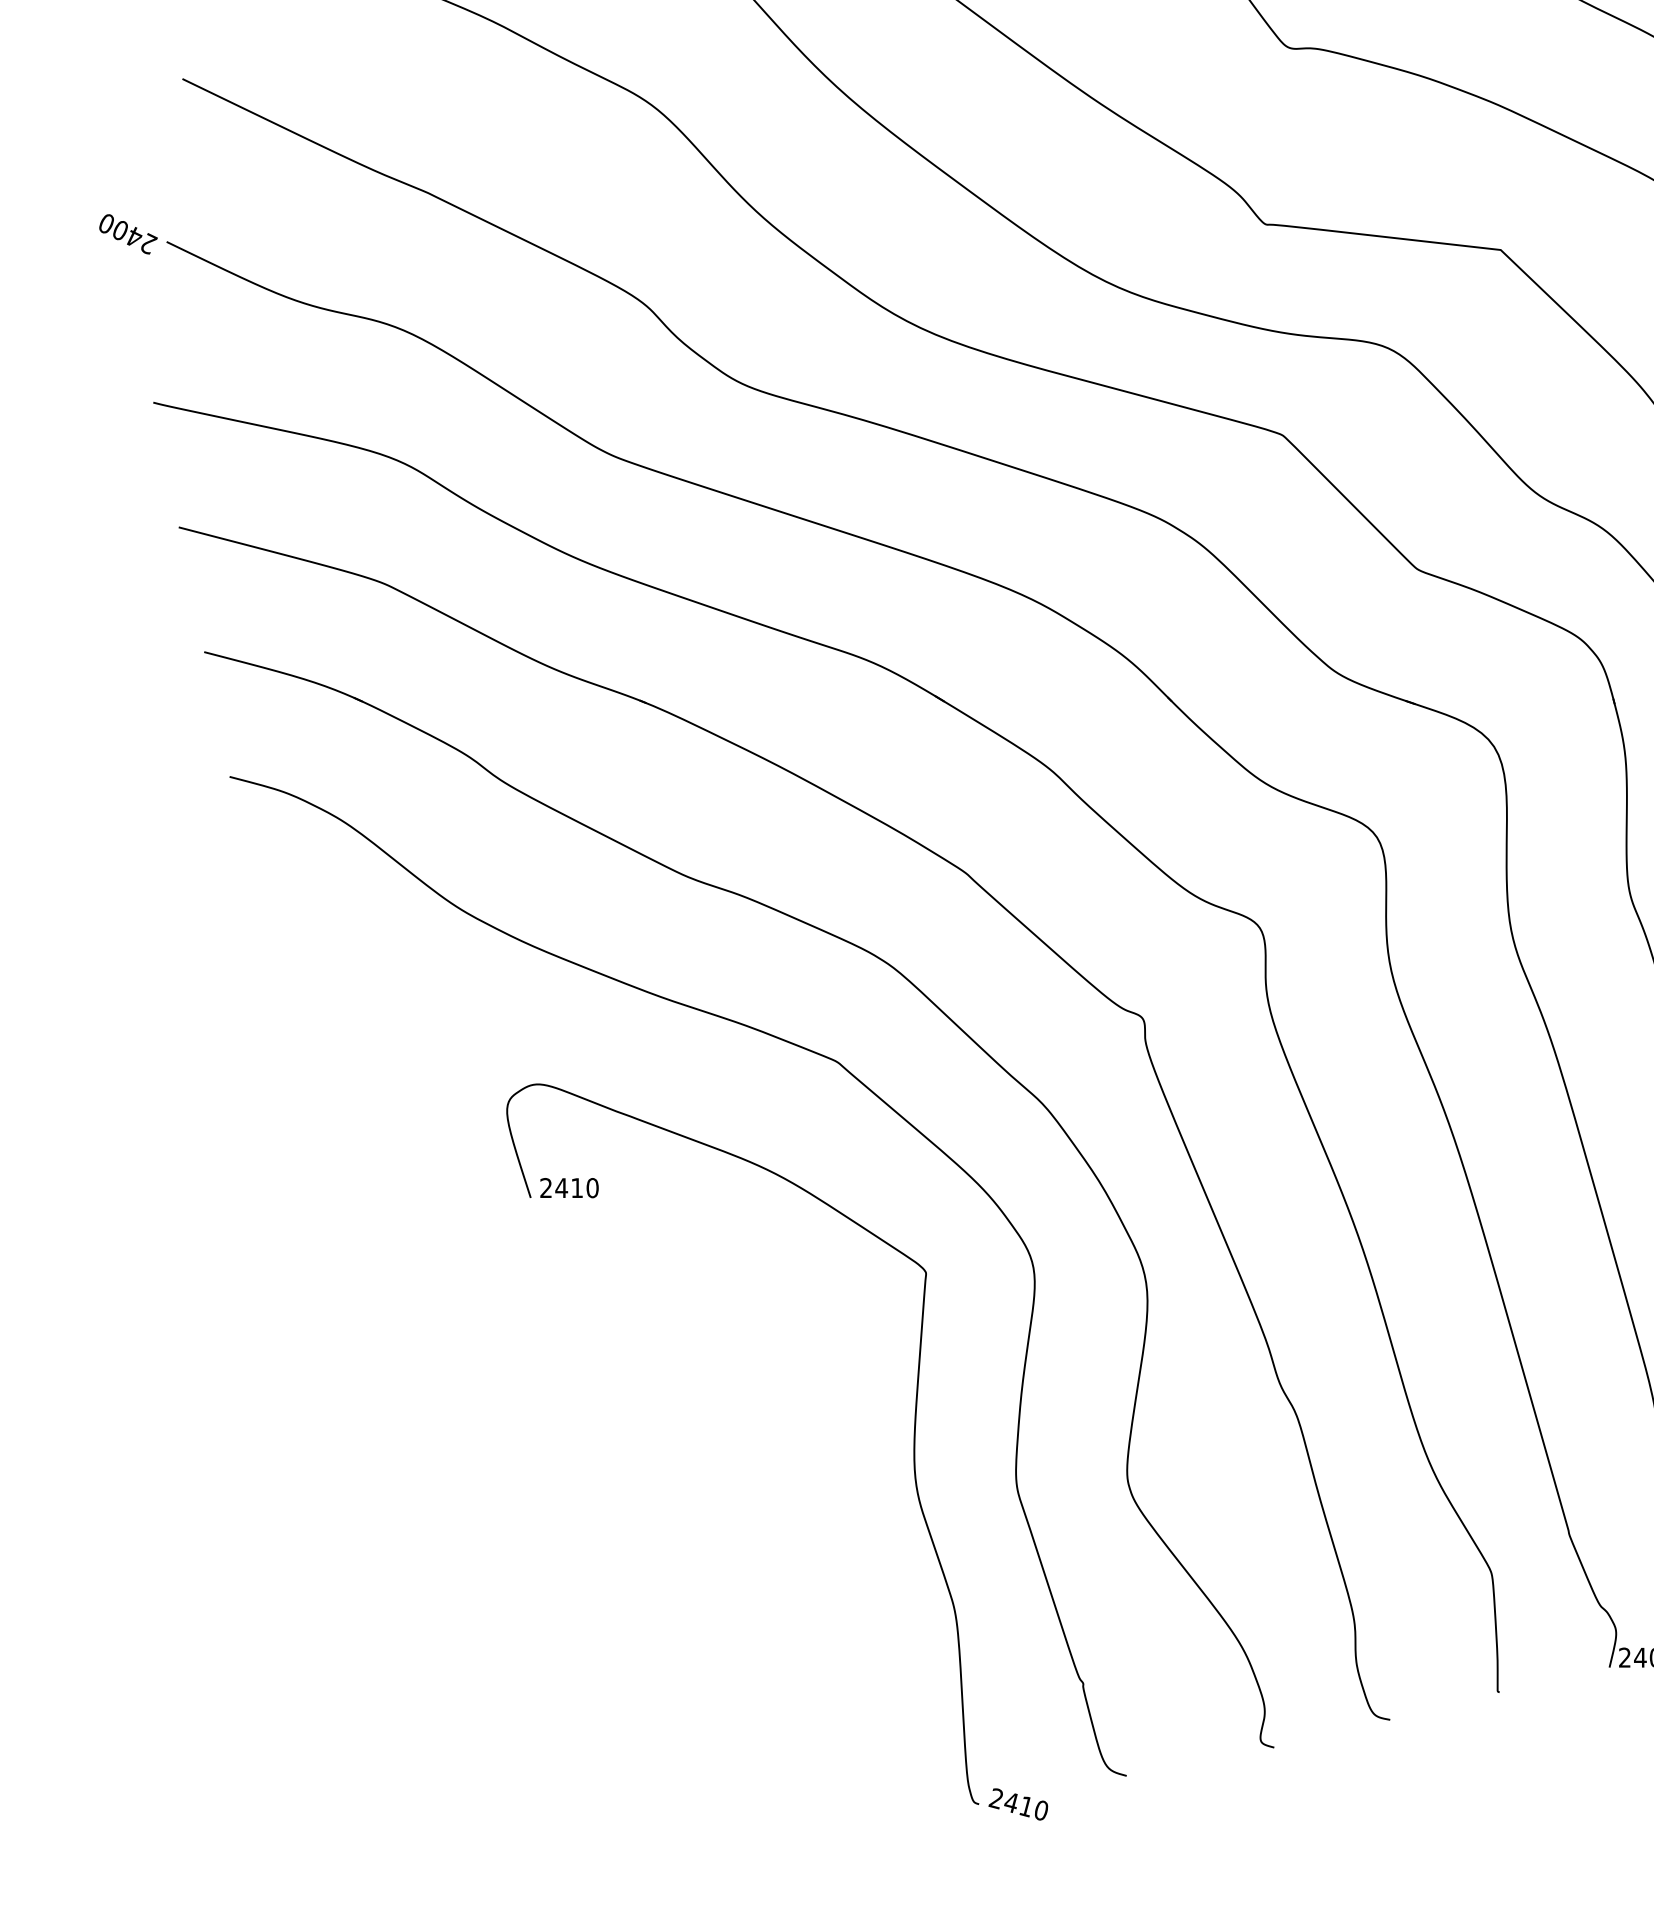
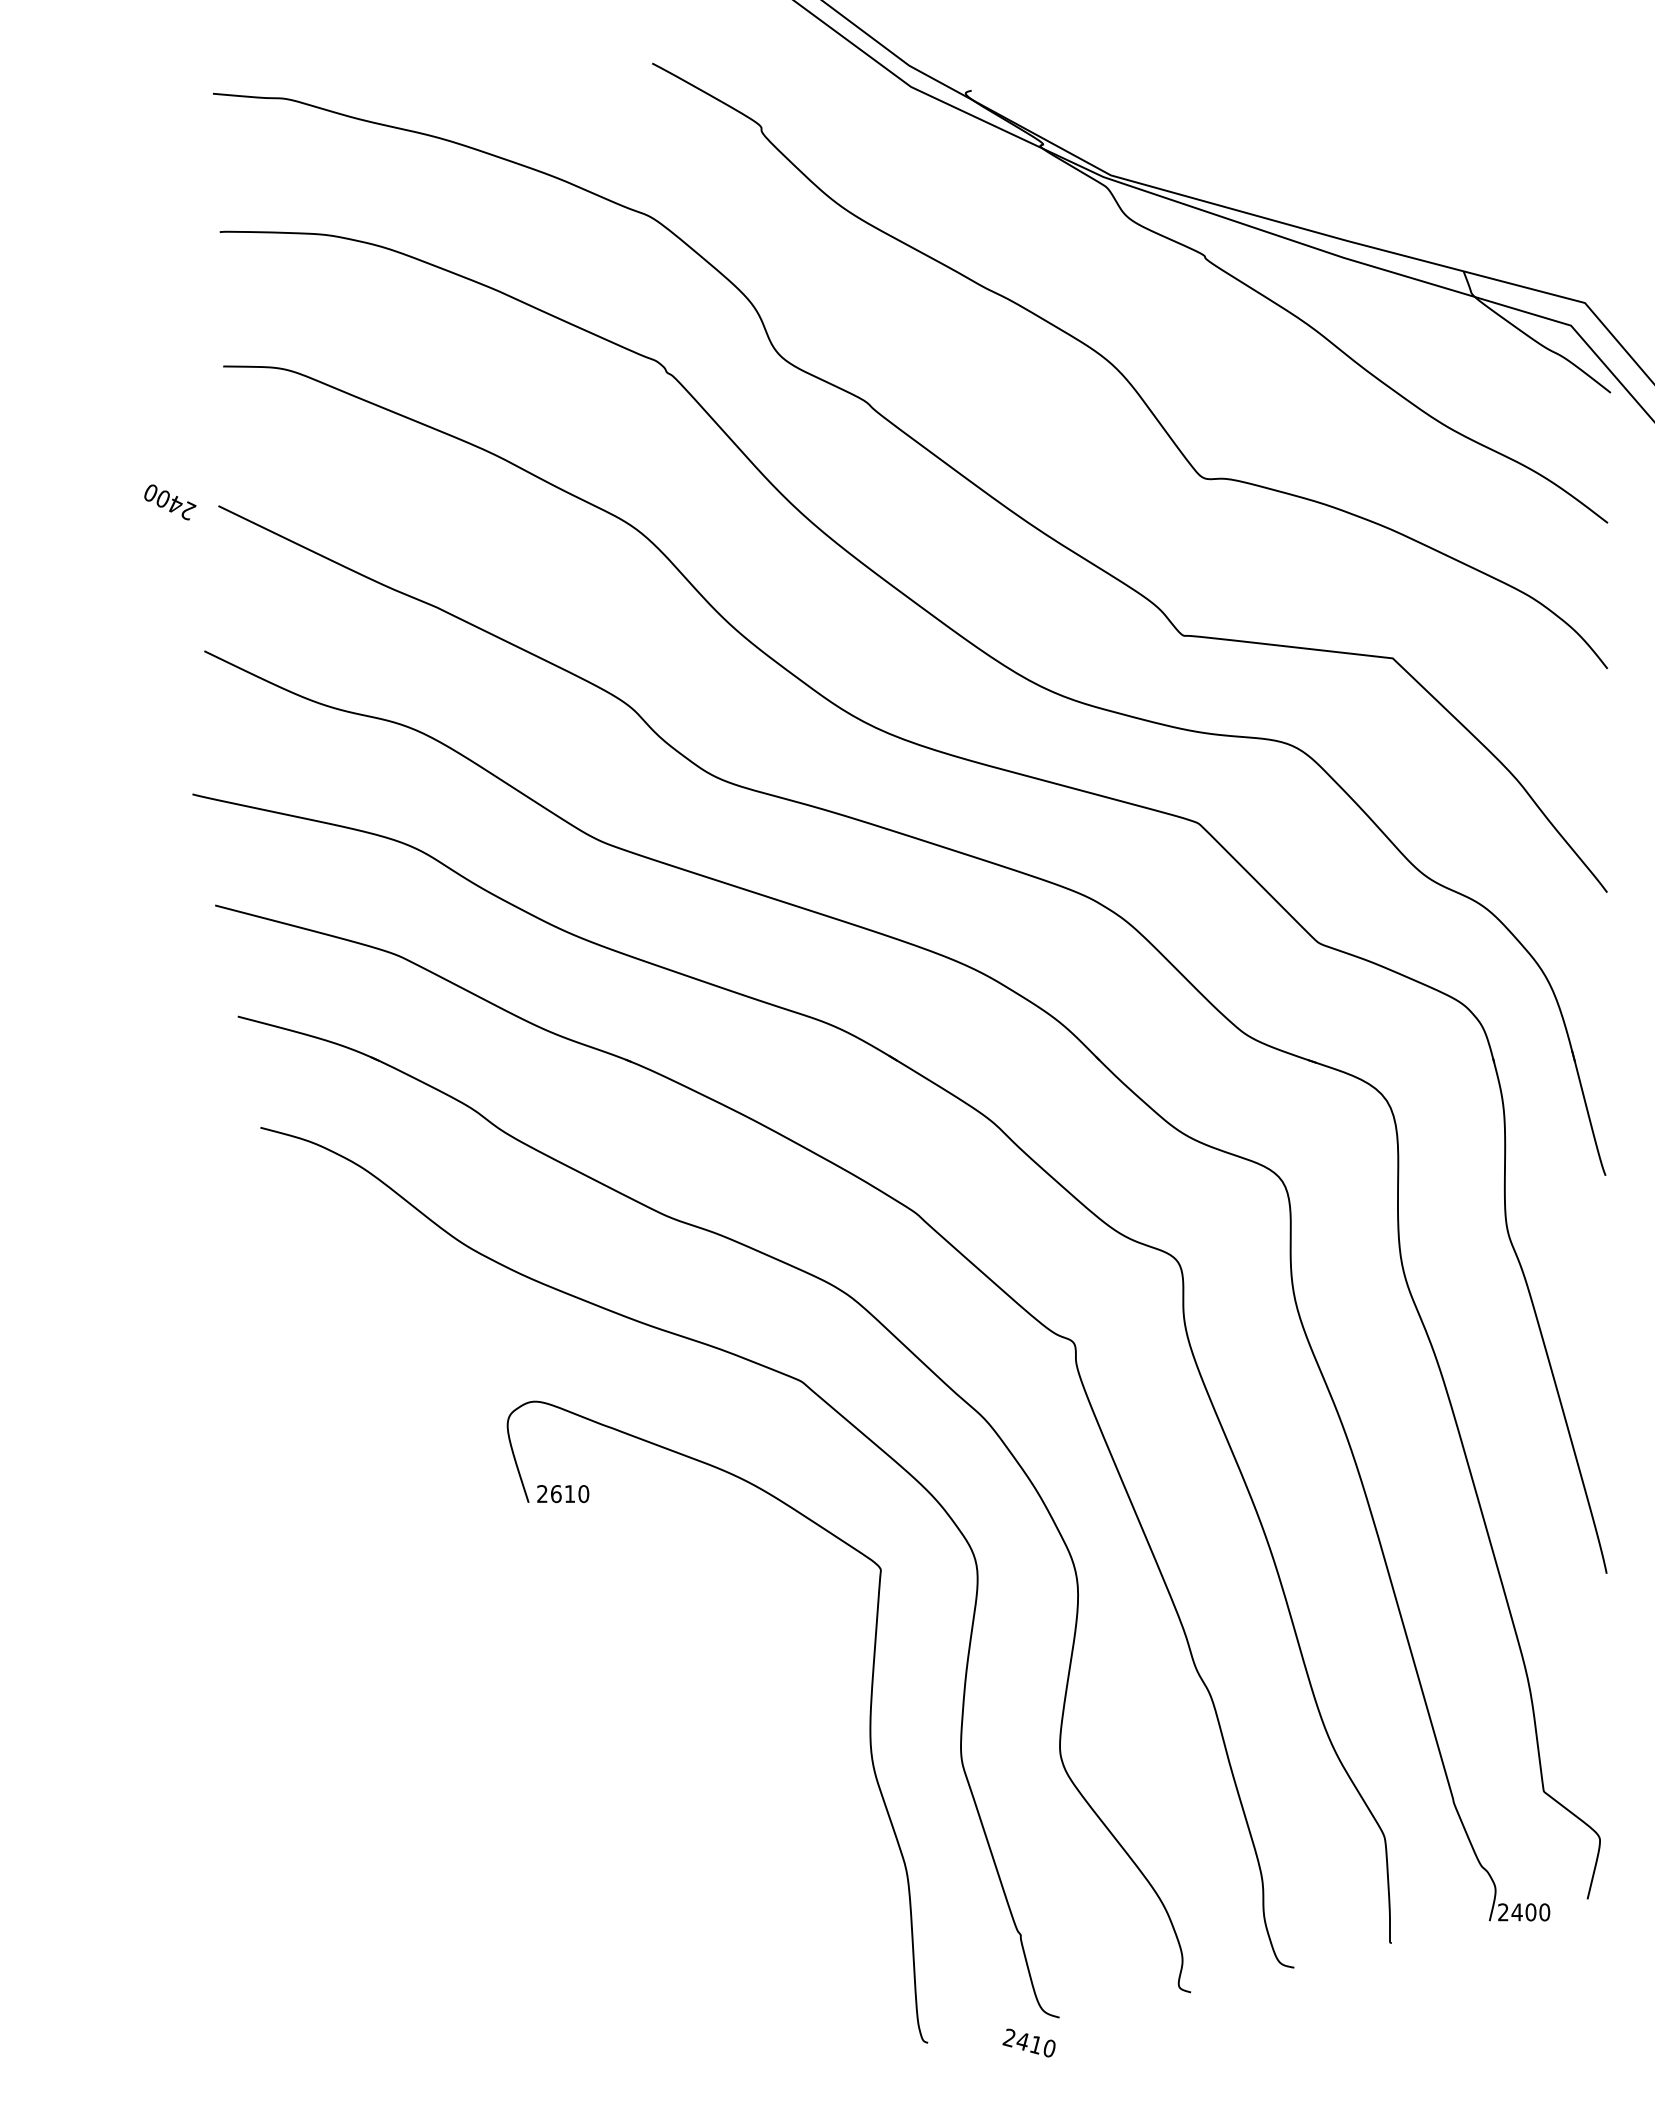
text: (128, 234) -> (170, 502), moved
text: (560, 1188) -> (555, 1494), 2410 -> 2610
text: (1017, 1803) -> (1028, 2042), moved

